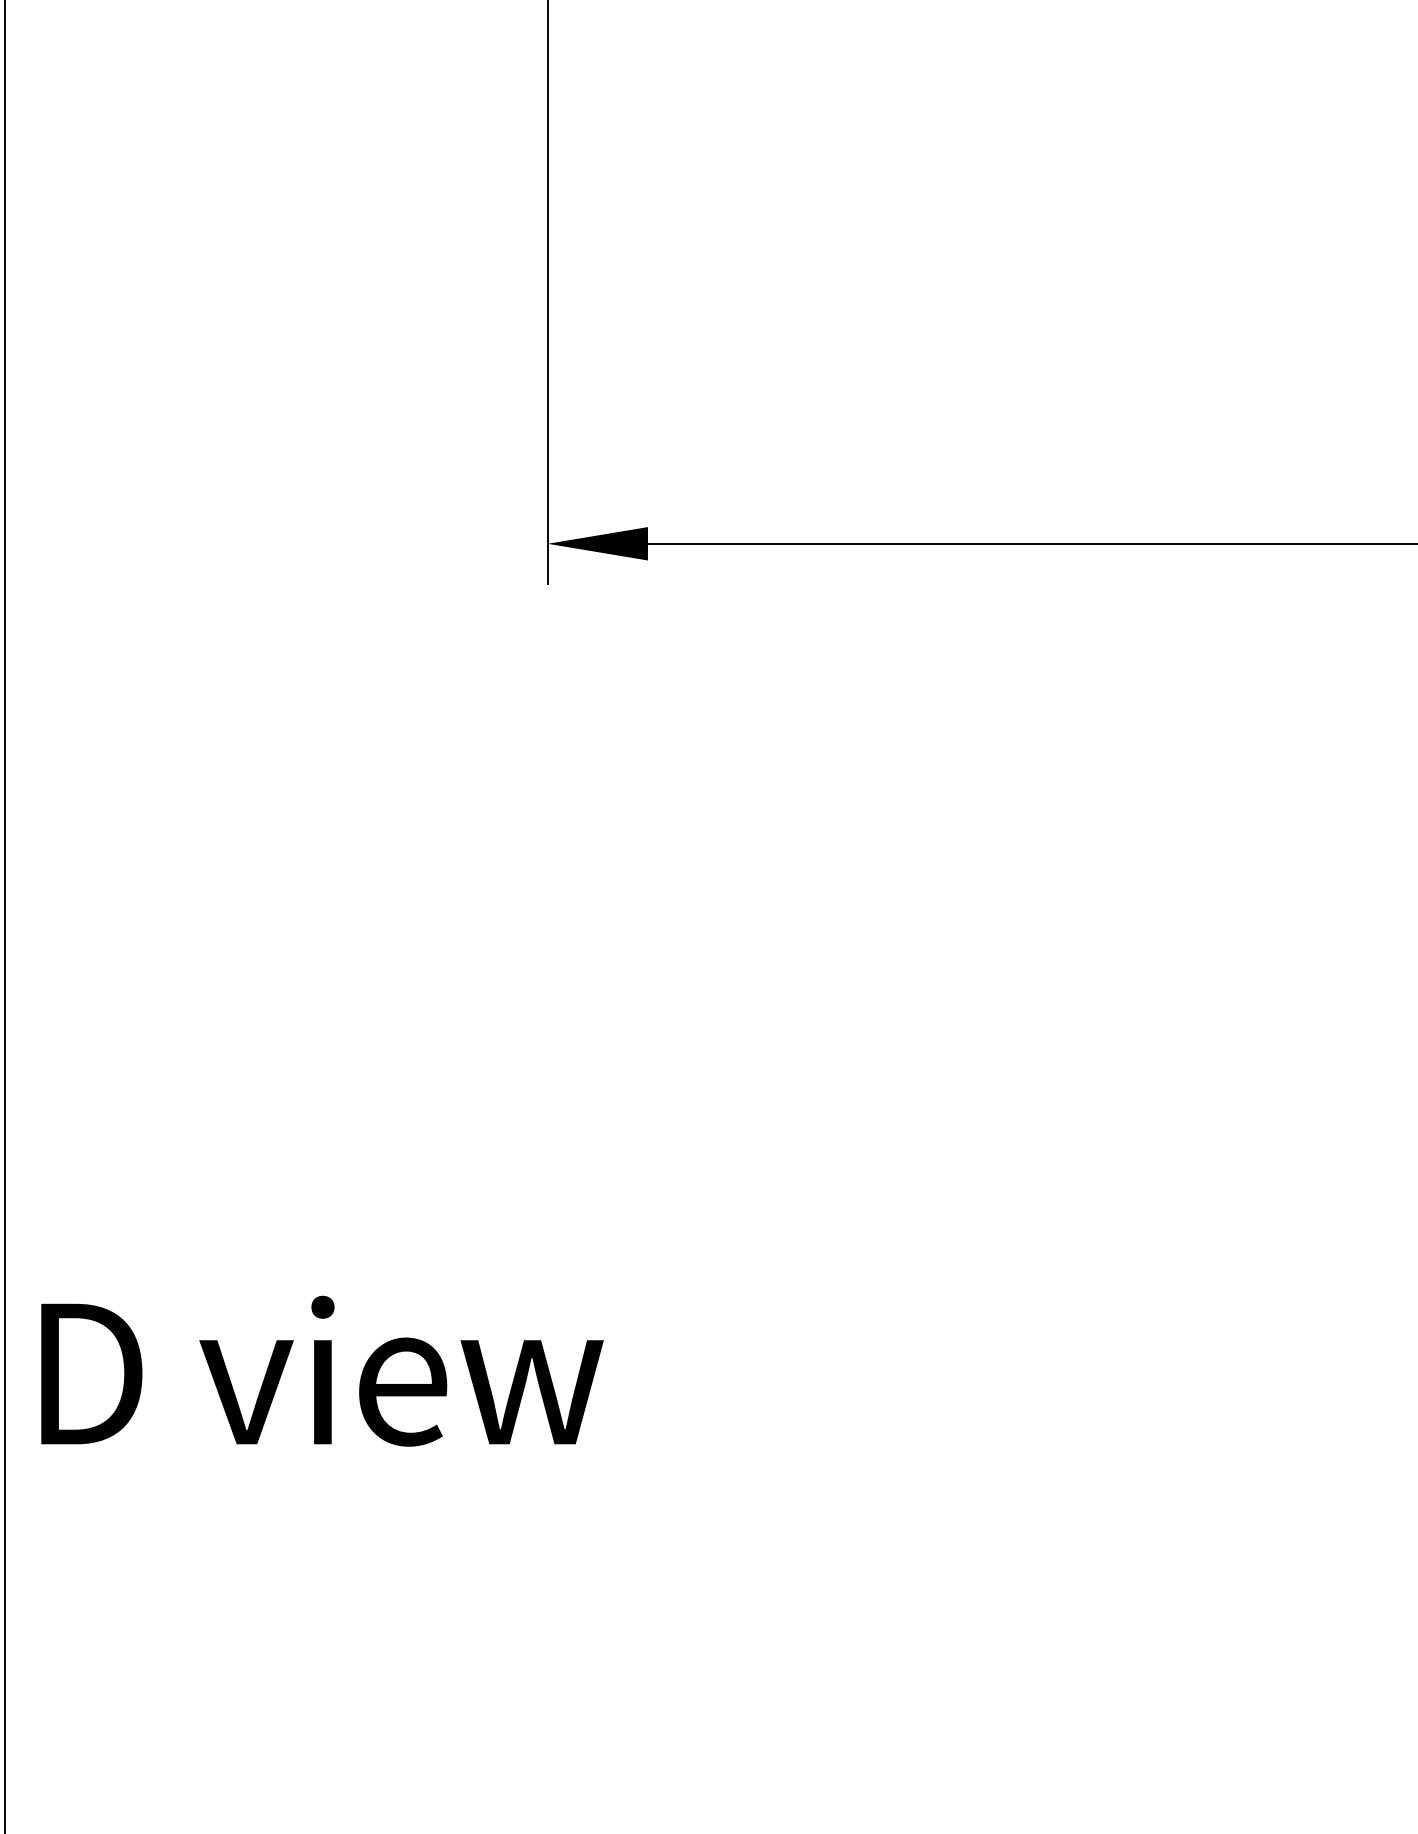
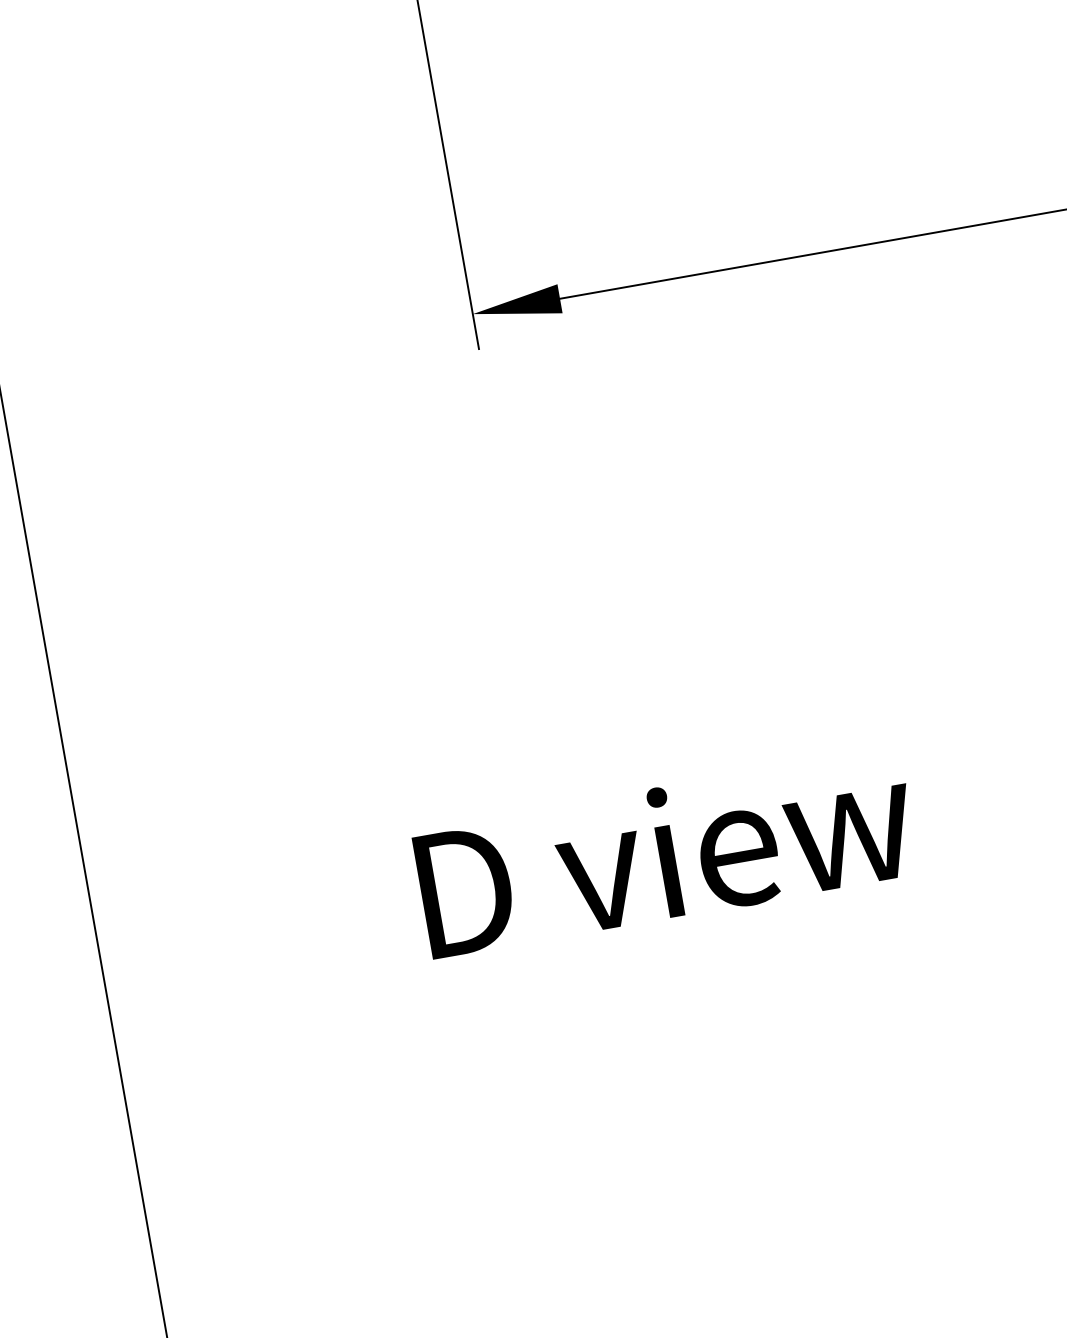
text: (322, 1370) -> (666, 852), moved

